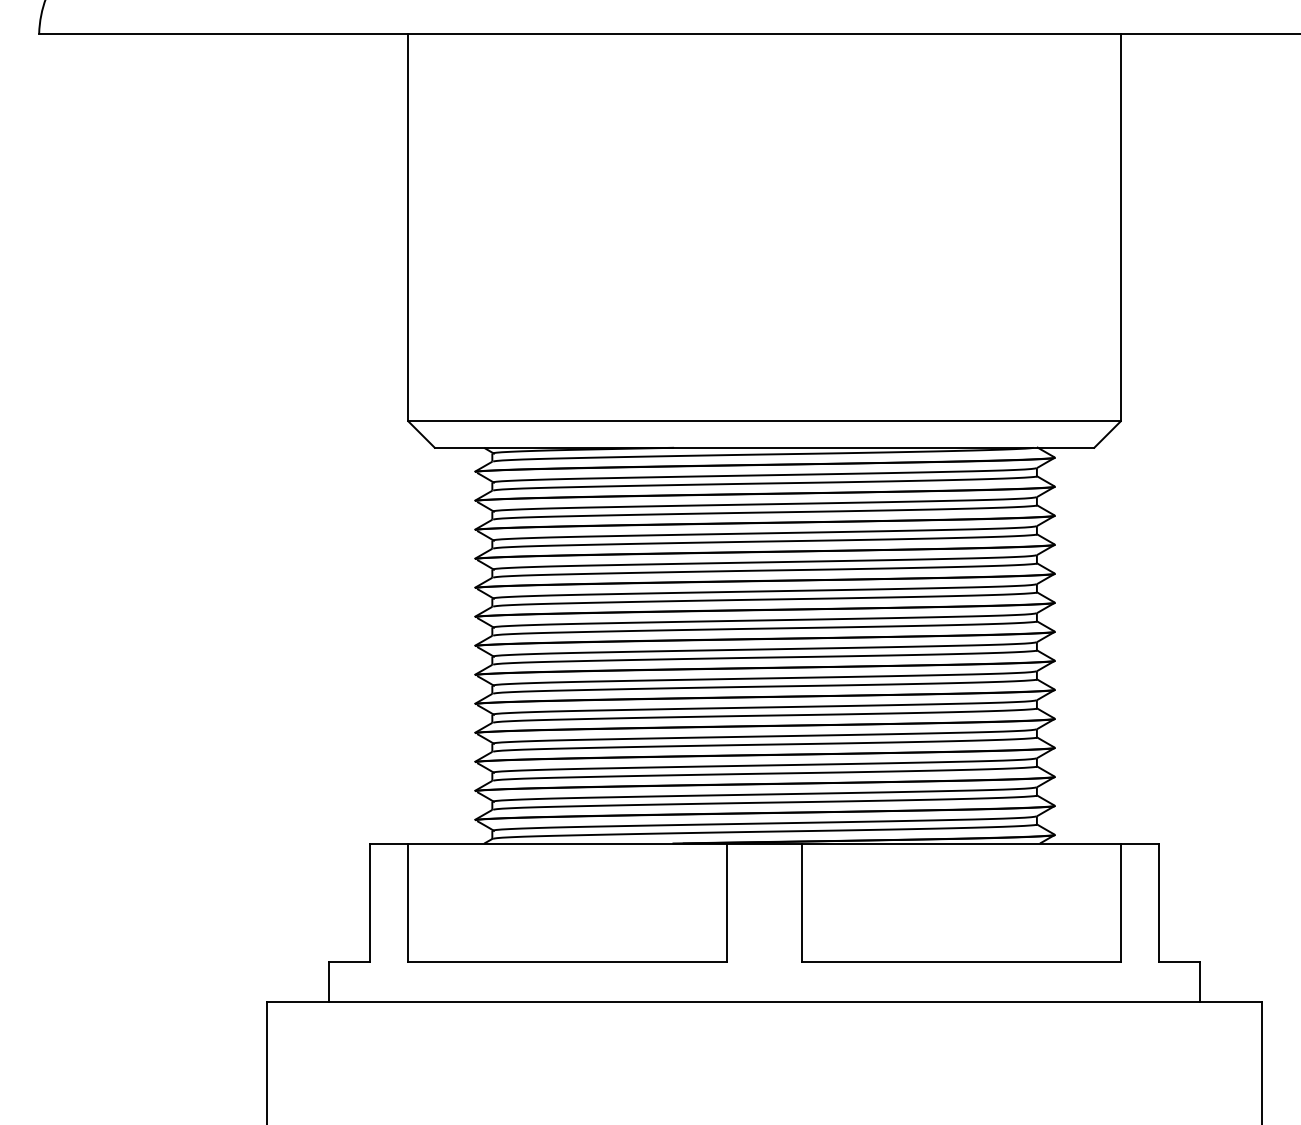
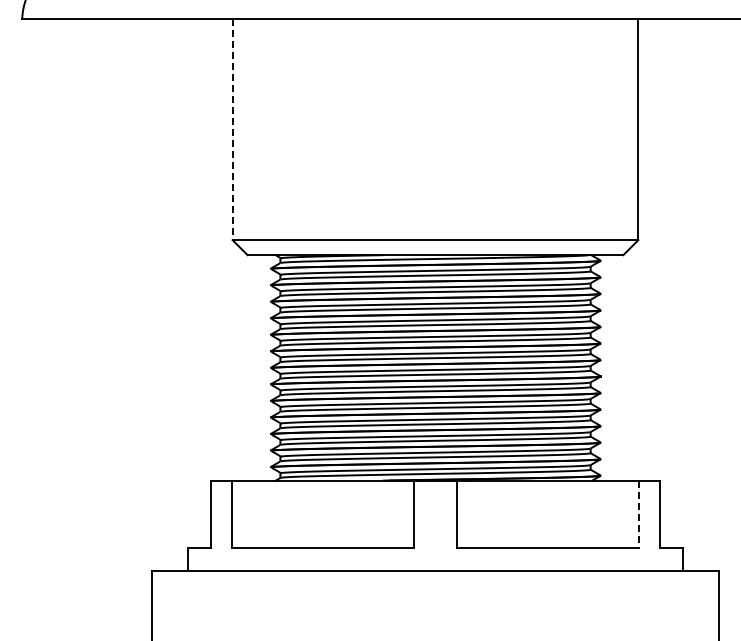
line: (408, 228) -> (232, 130), solid -> dashed
line: (1120, 903) -> (638, 514), solid -> dashed

